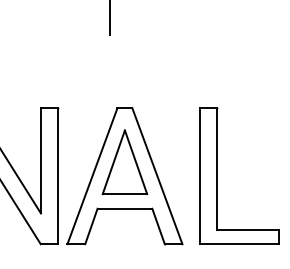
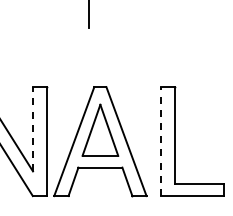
line: (41, 160) -> (33, 128), solid -> dashed
line: (199, 176) -> (160, 141), solid -> dashed

